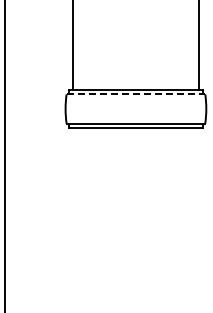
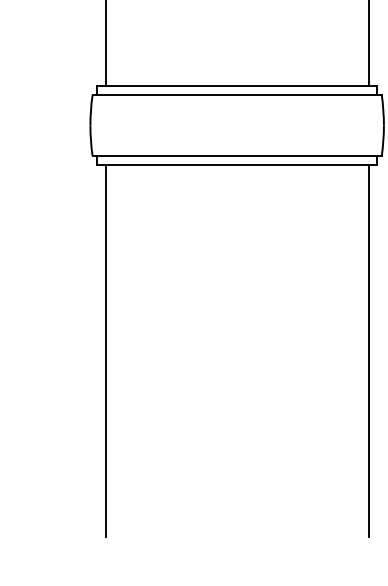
line: (136, 94) -> (238, 95), dashed -> solid
line: (72, 216) -> (104, 349), added
line: (198, 216) -> (367, 349), added

